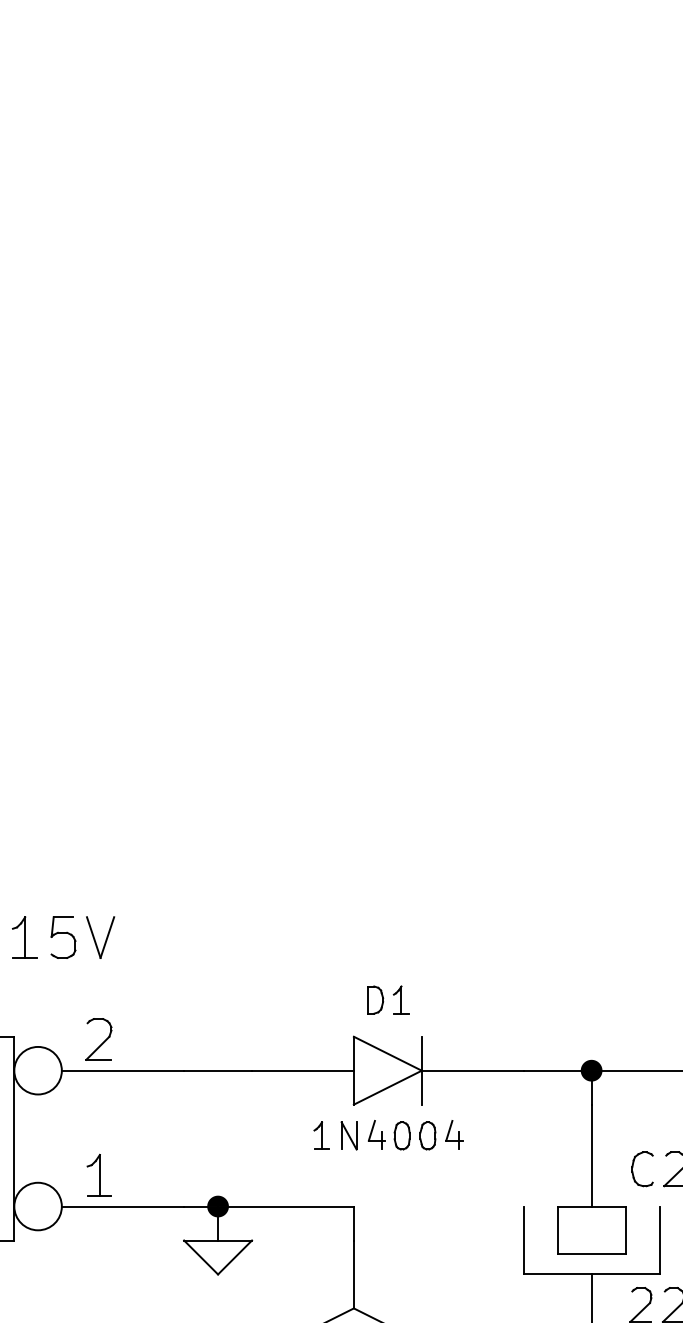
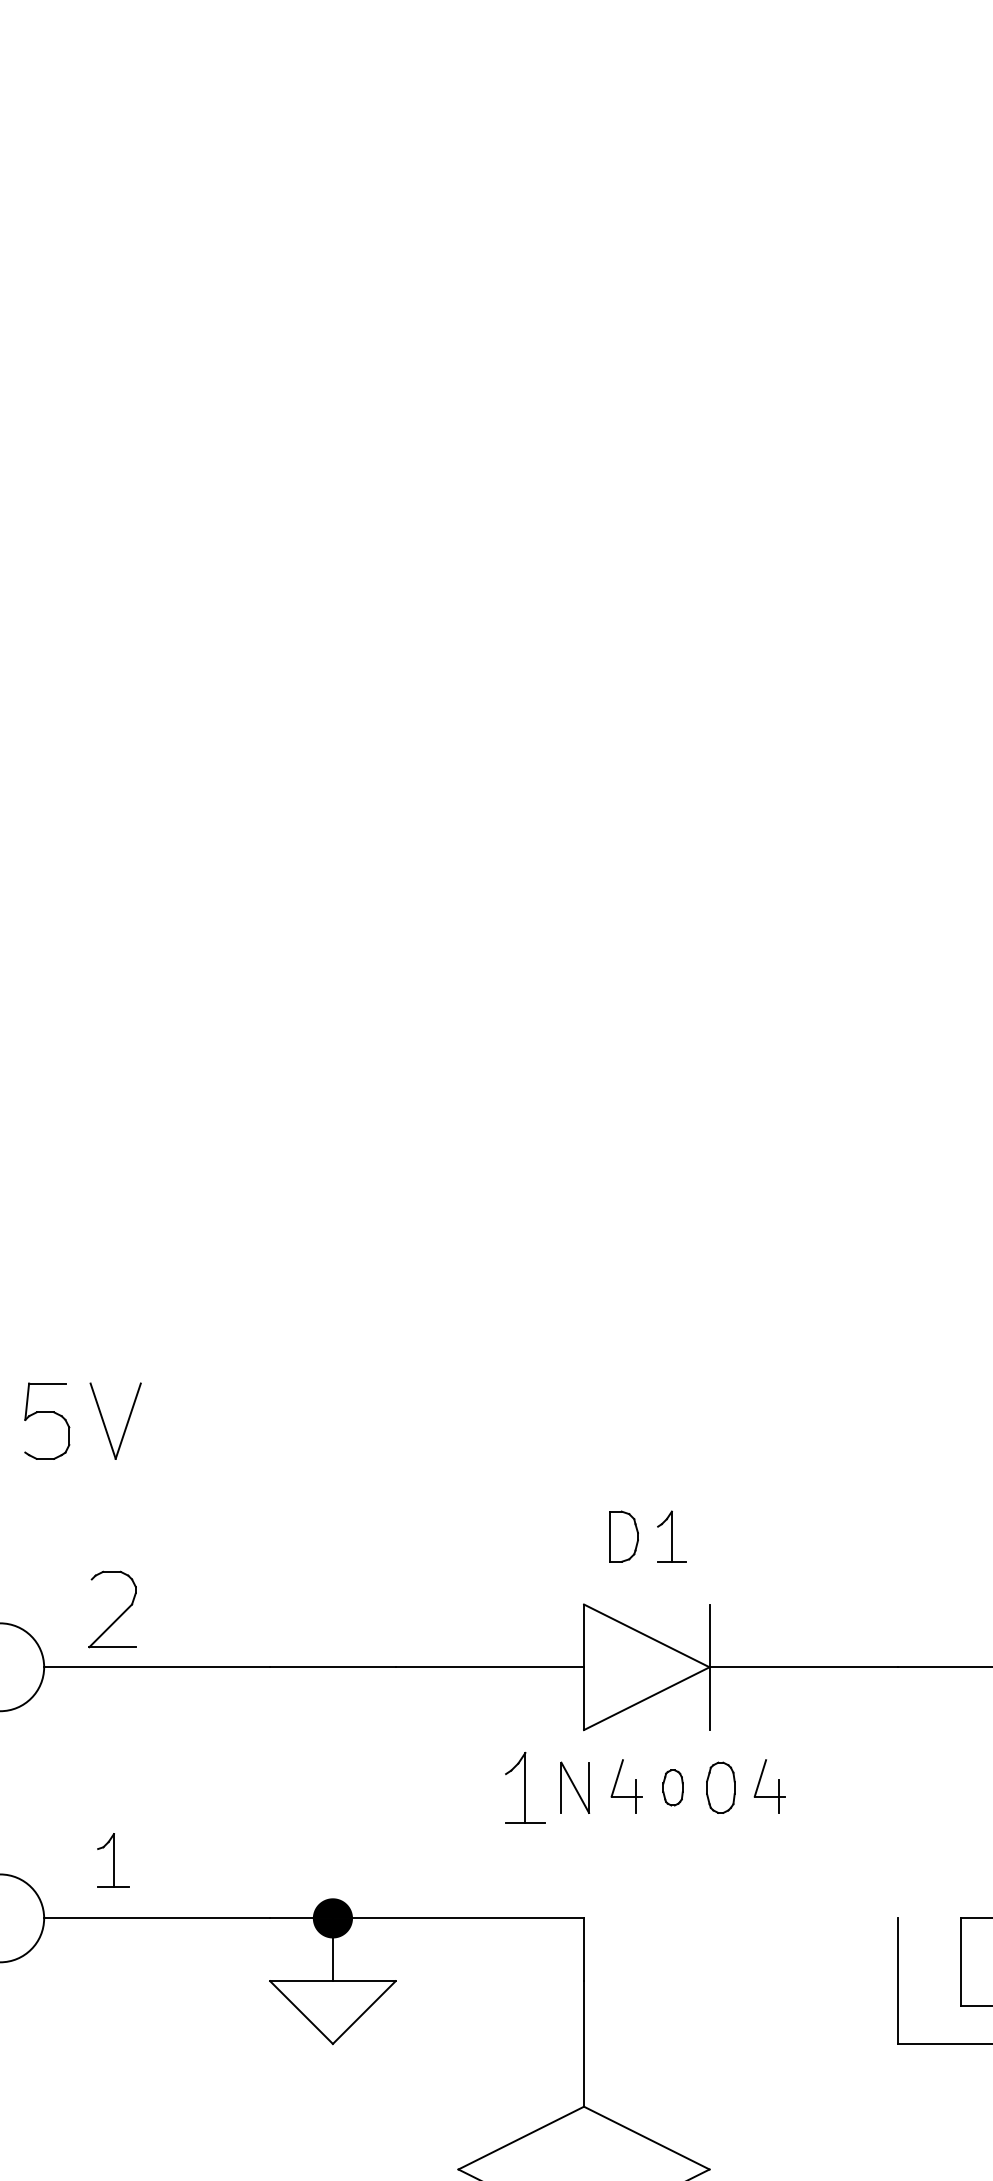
part: (321, 1135) -> (524, 1787), size x1.4
part: (401, 1135) -> (672, 1787), size x0.7
part: (98, 1174) -> (111, 1859), size x0.7

